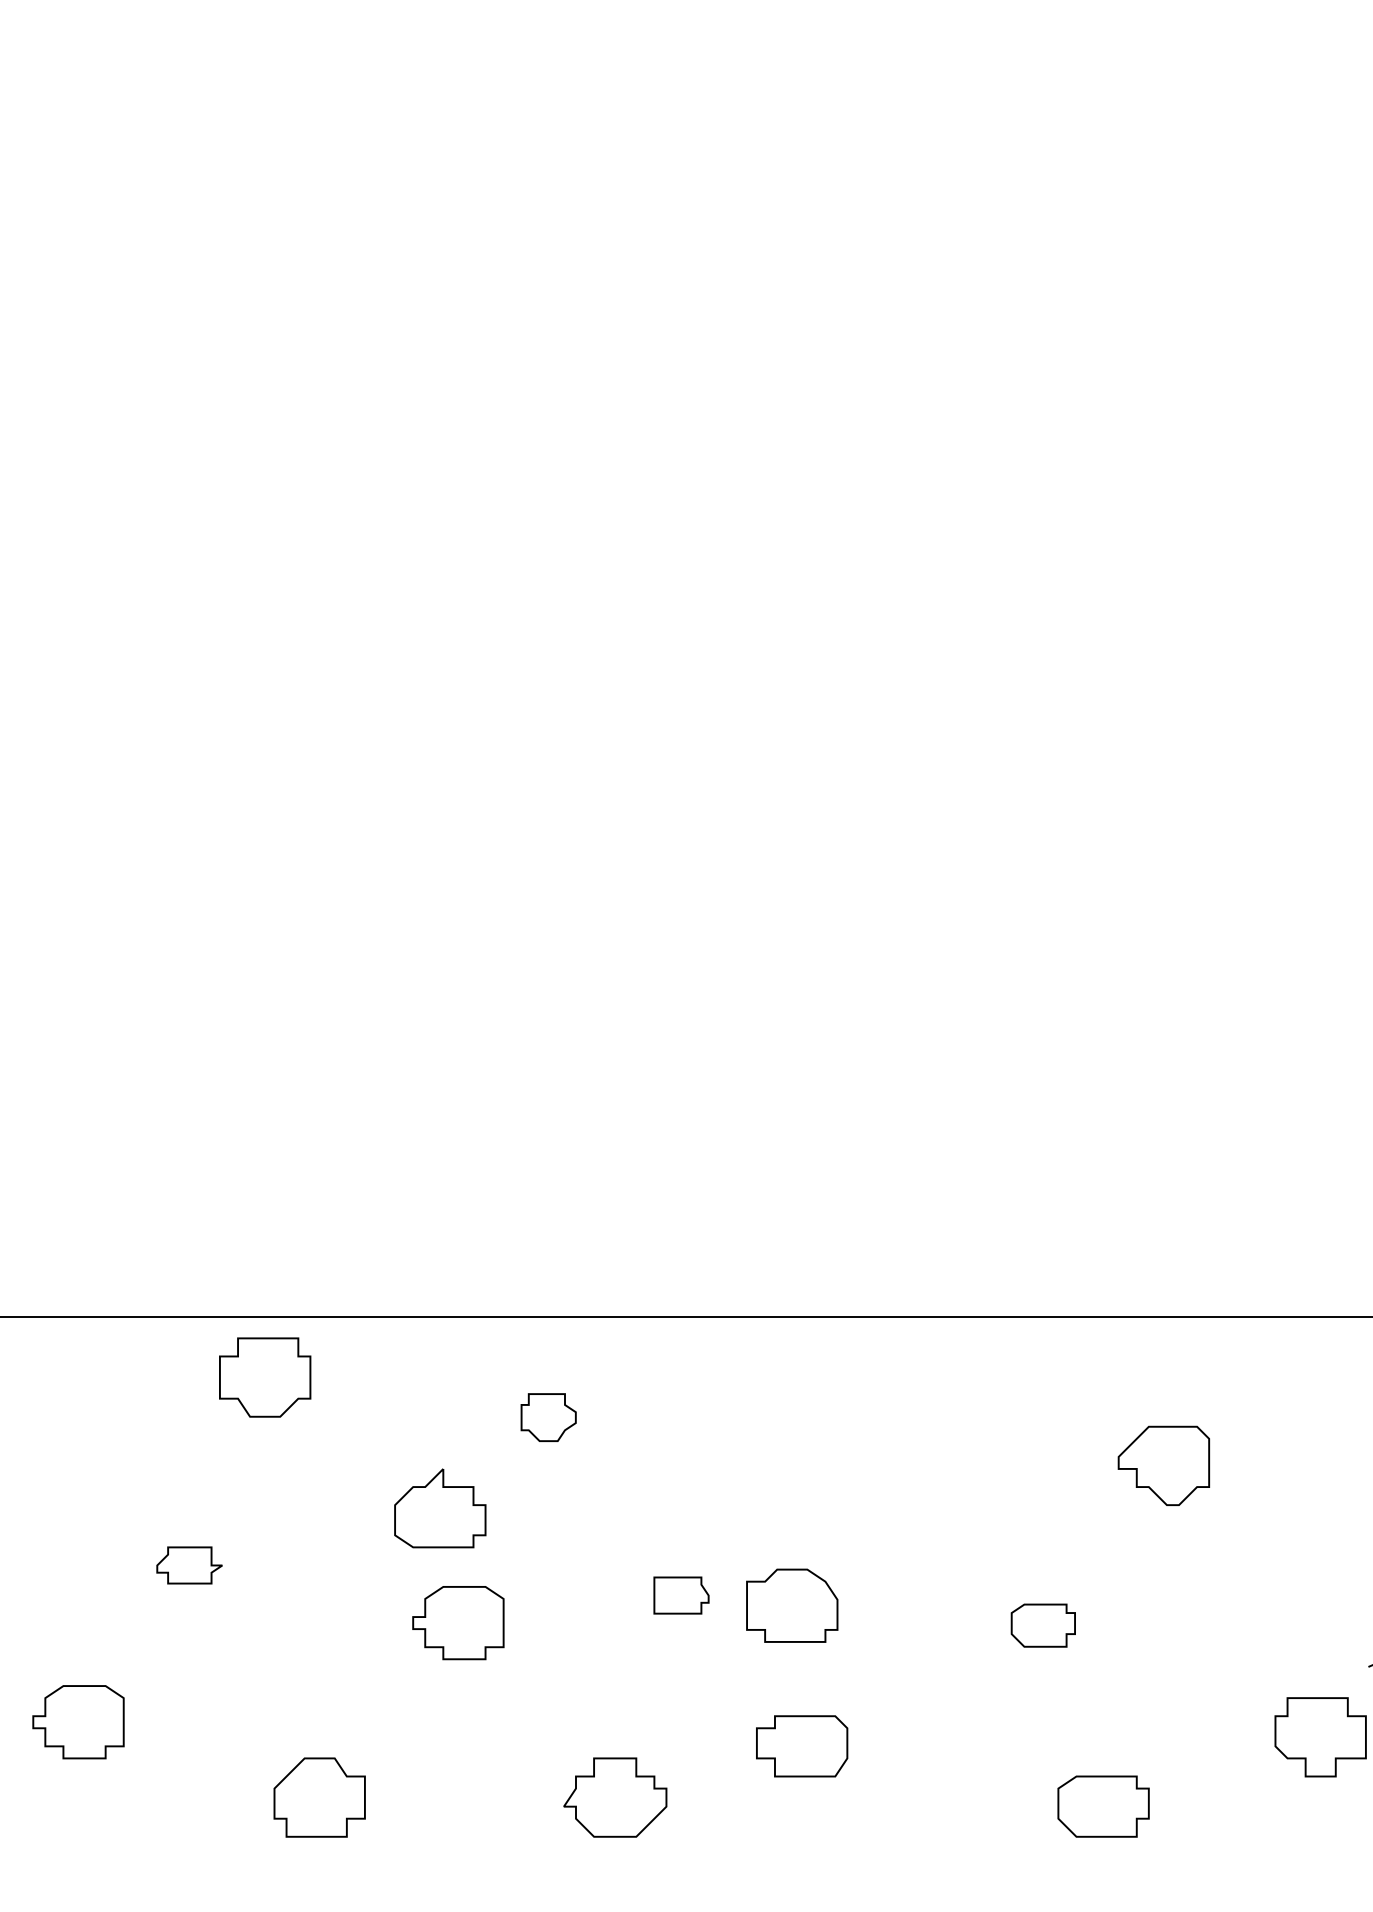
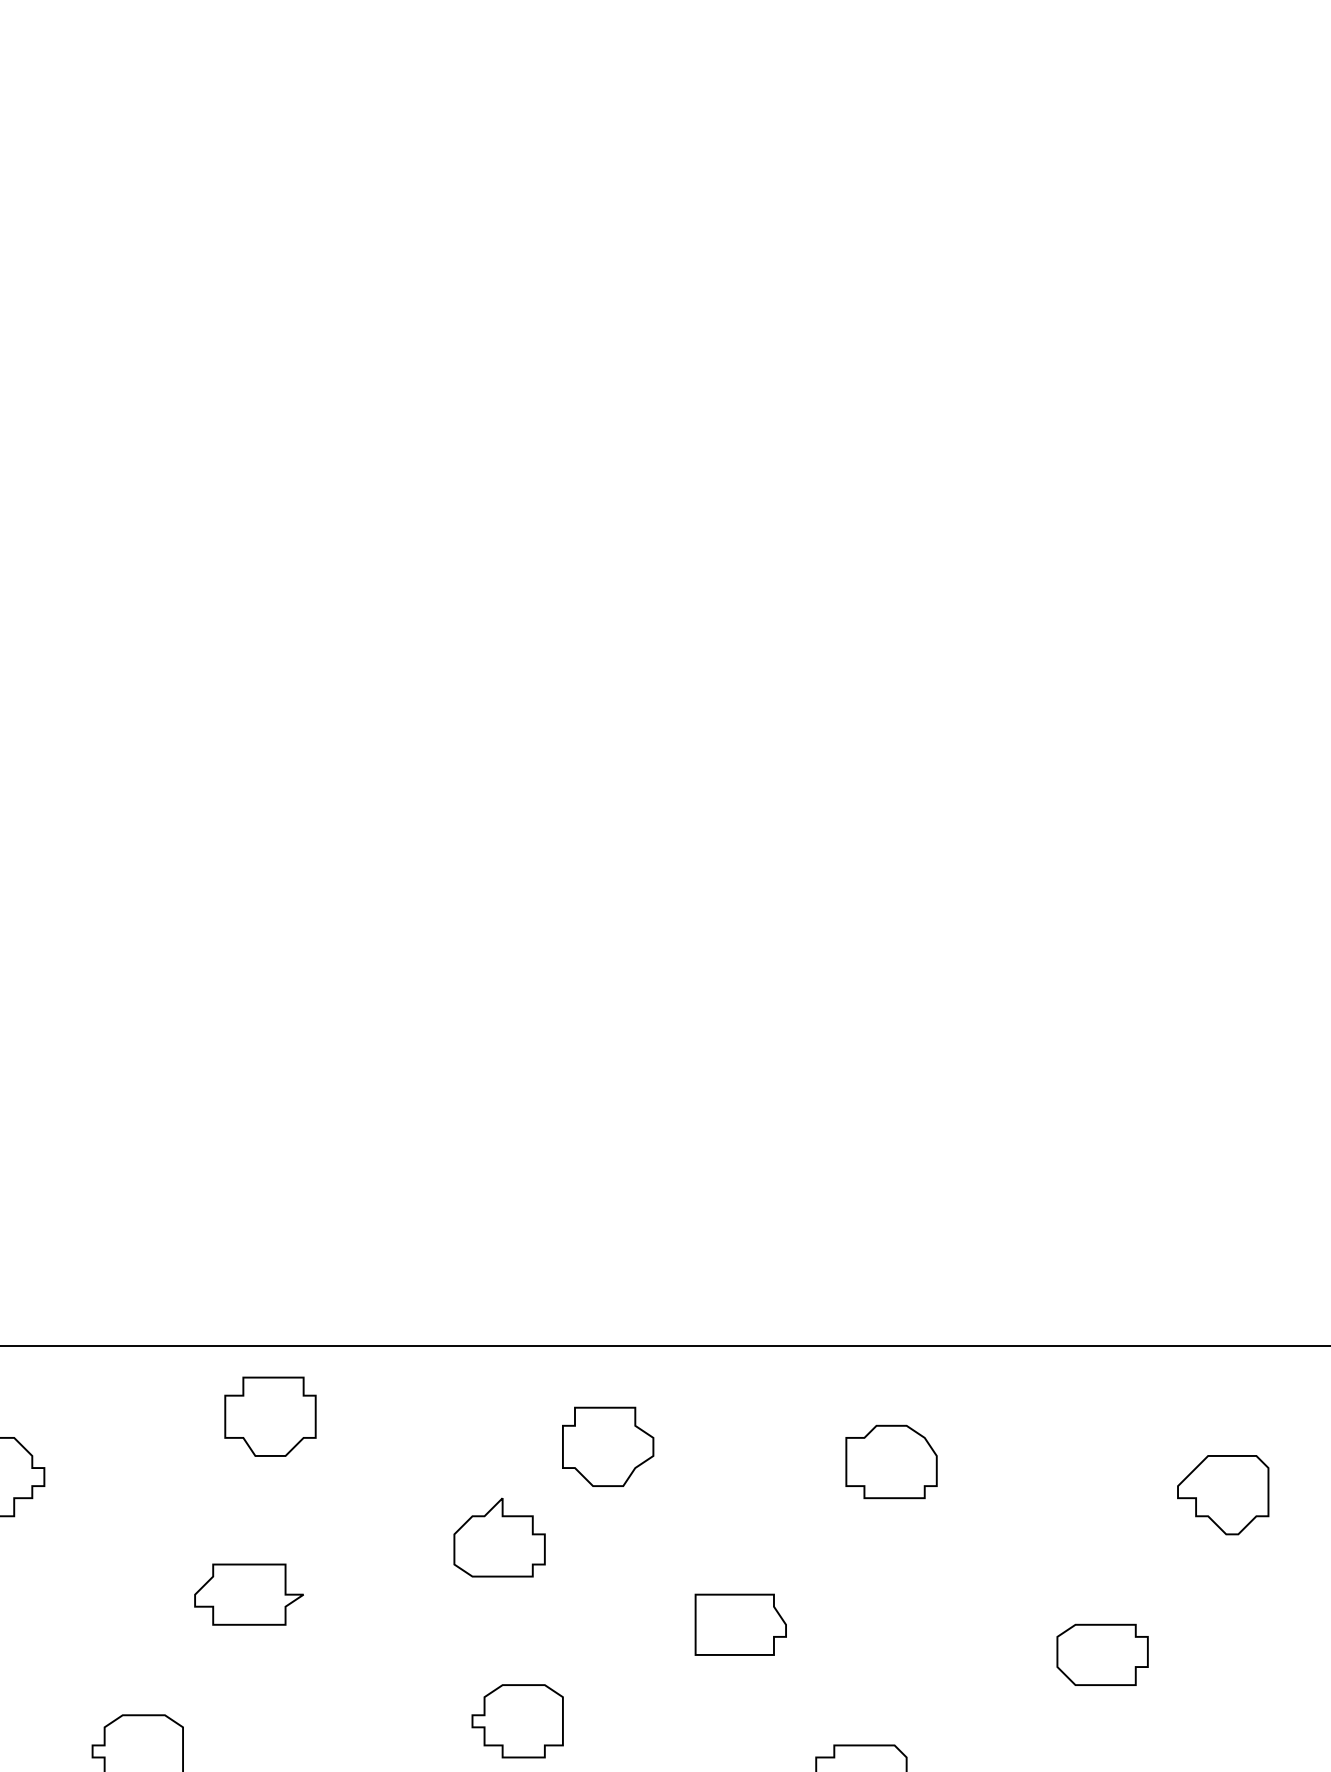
part: (265, 1377) -> (270, 1416), moved
part: (548, 1417) -> (607, 1446), size x1.67
part: (189, 1565) -> (248, 1594), size x1.67
part: (681, 1595) -> (740, 1624), size x1.67
part: (792, 1605) -> (891, 1461), moved
part: (458, 1623) -> (517, 1721), moved
part: (1043, 1625) -> (1102, 1654), size x1.43

